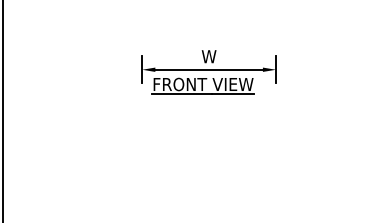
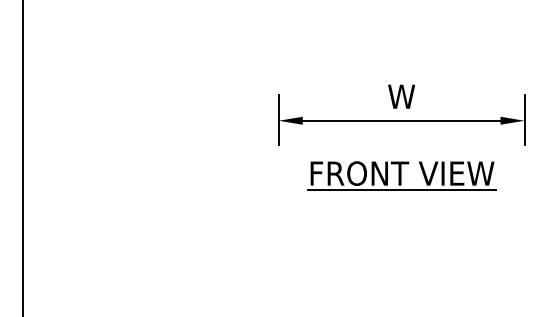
part: (202, 85) -> (400, 175), moved

